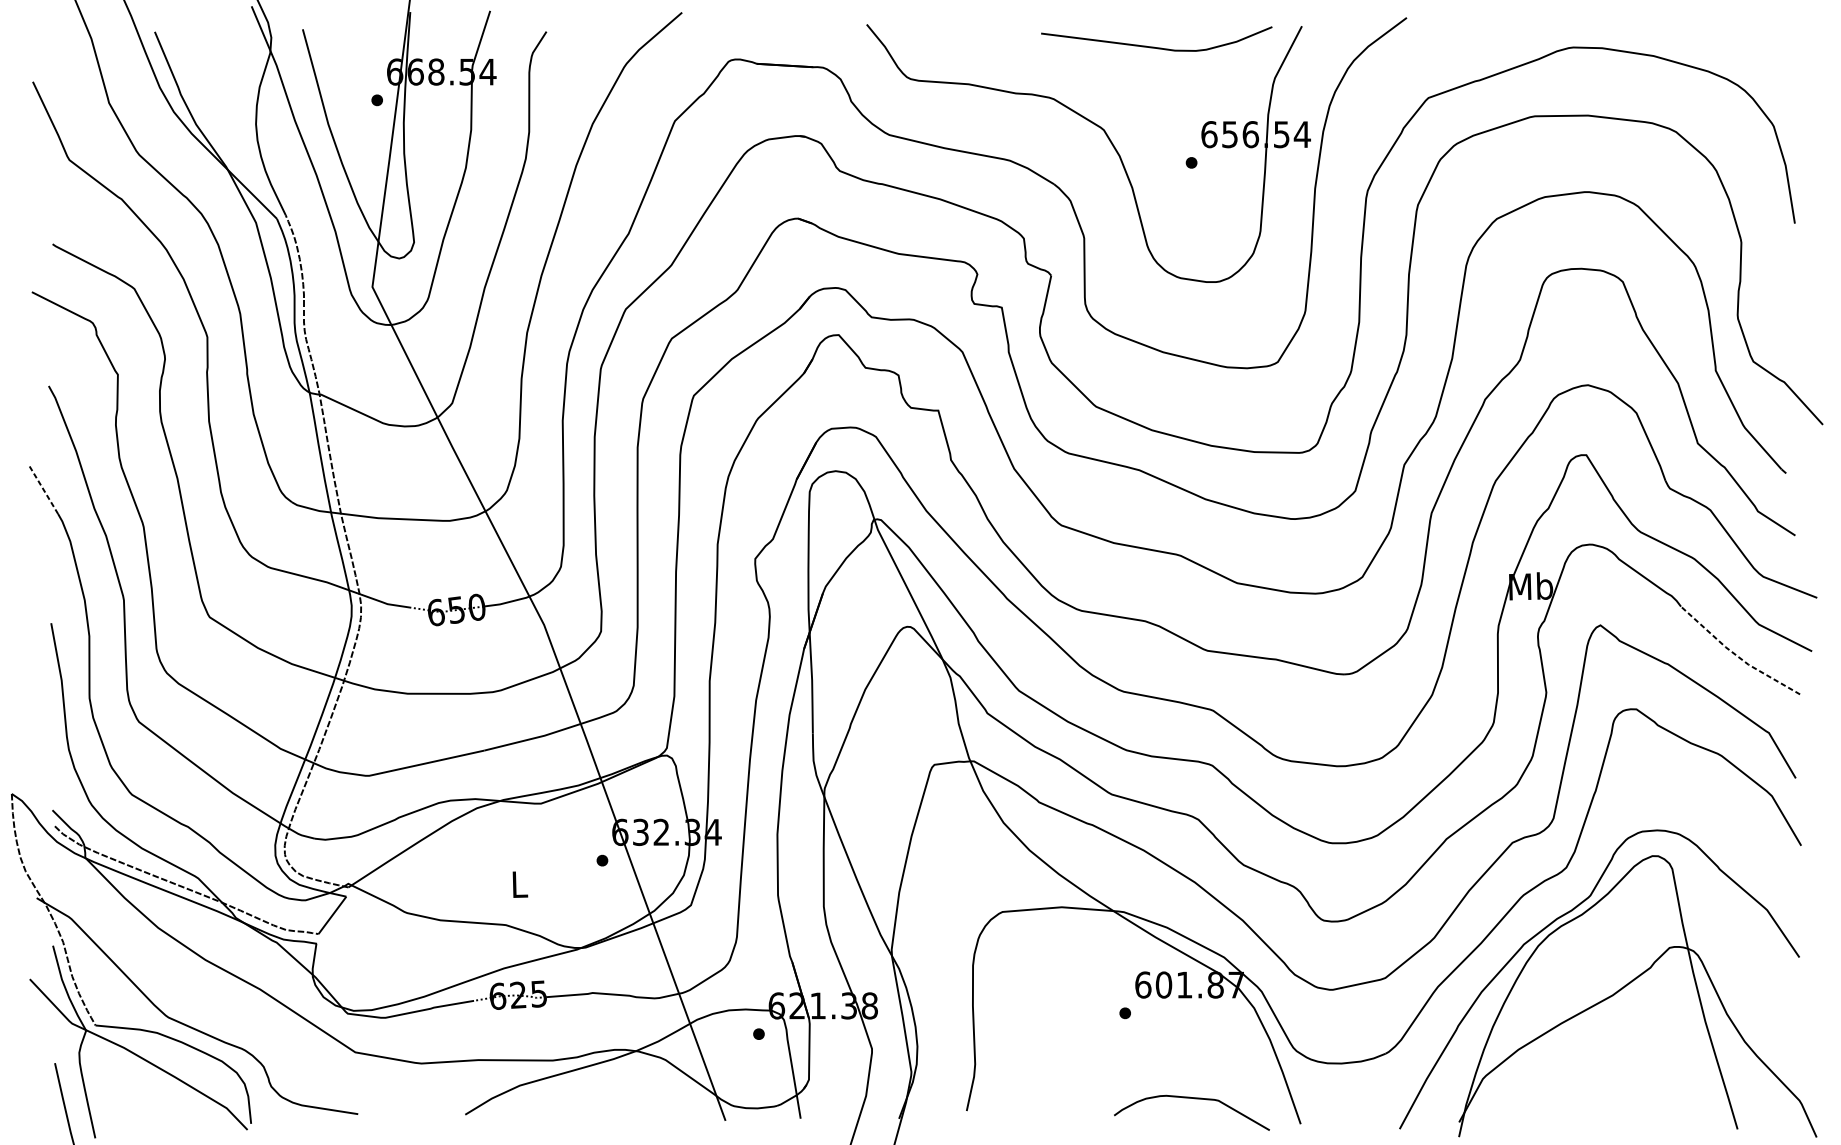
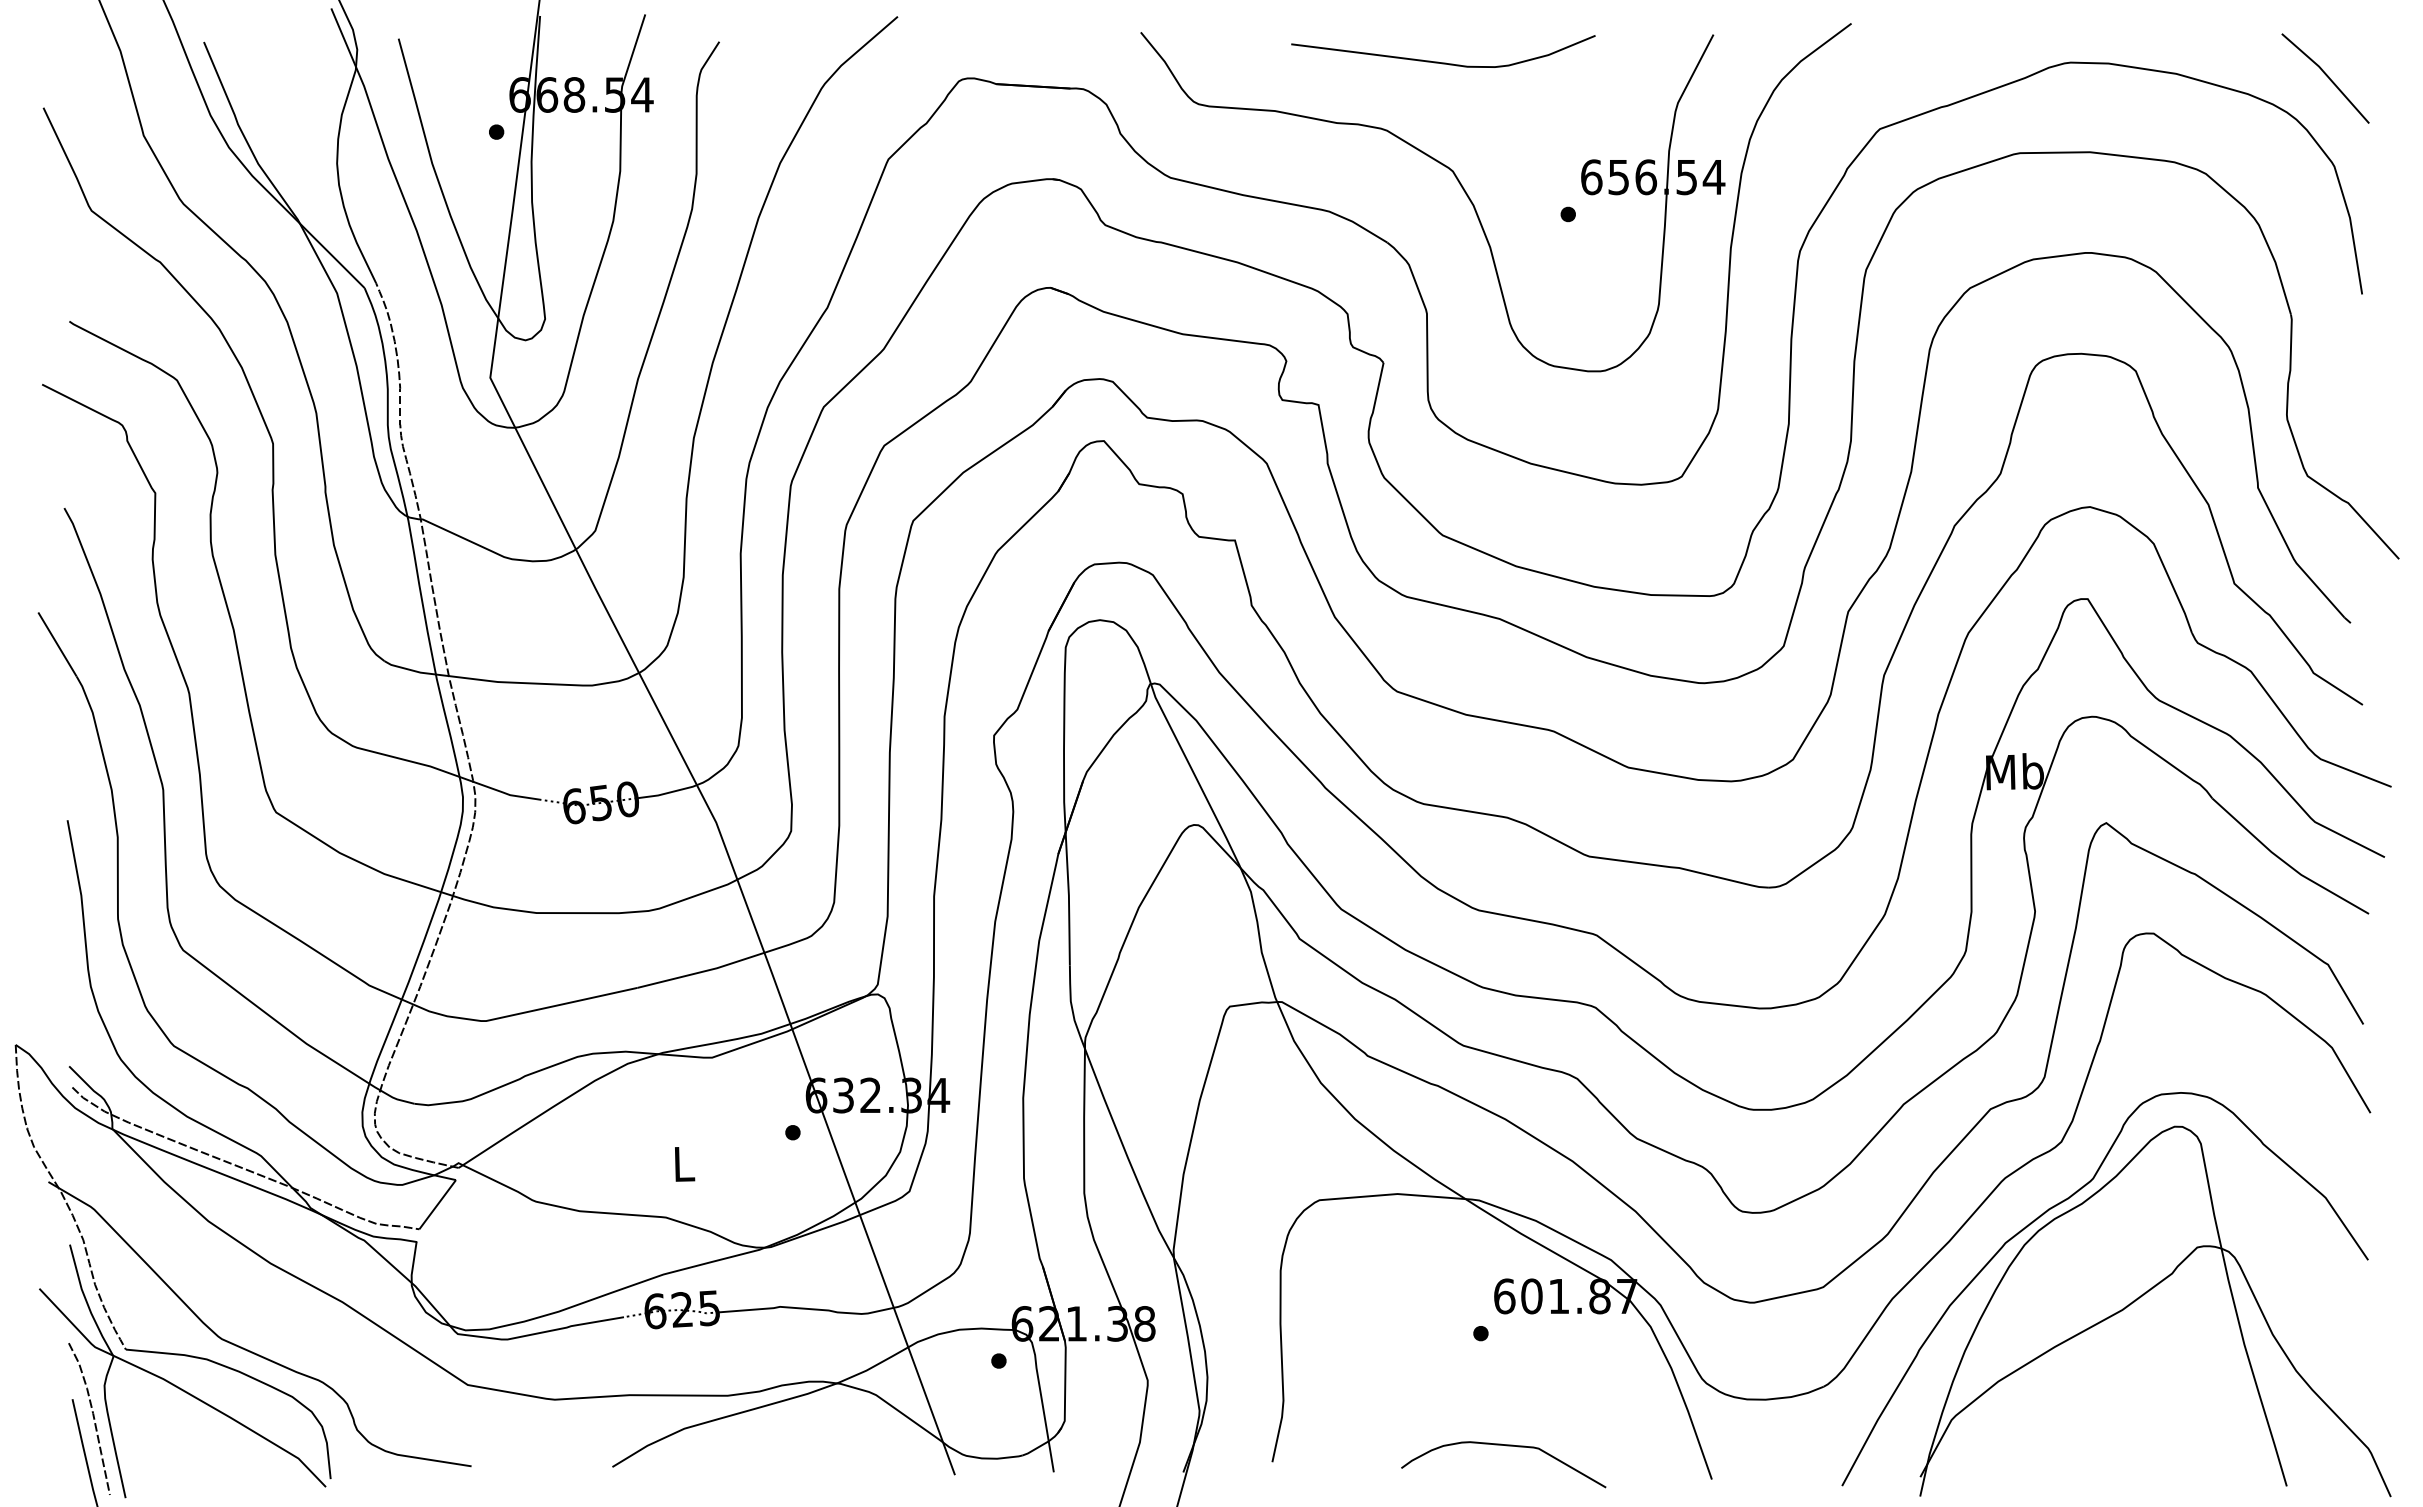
curve: (1156, 47) -> (1443, 62), moved
line: (1767, 58) -> (2326, 76), added
line: (43, 489) -> (57, 644), dashed -> solid
line: (1736, 655) -> (2285, 862), dashed -> solid
curve: (70, 1076) -> (92, 1416), added
curve: (1194, 1099) -> (1506, 1446), moved

